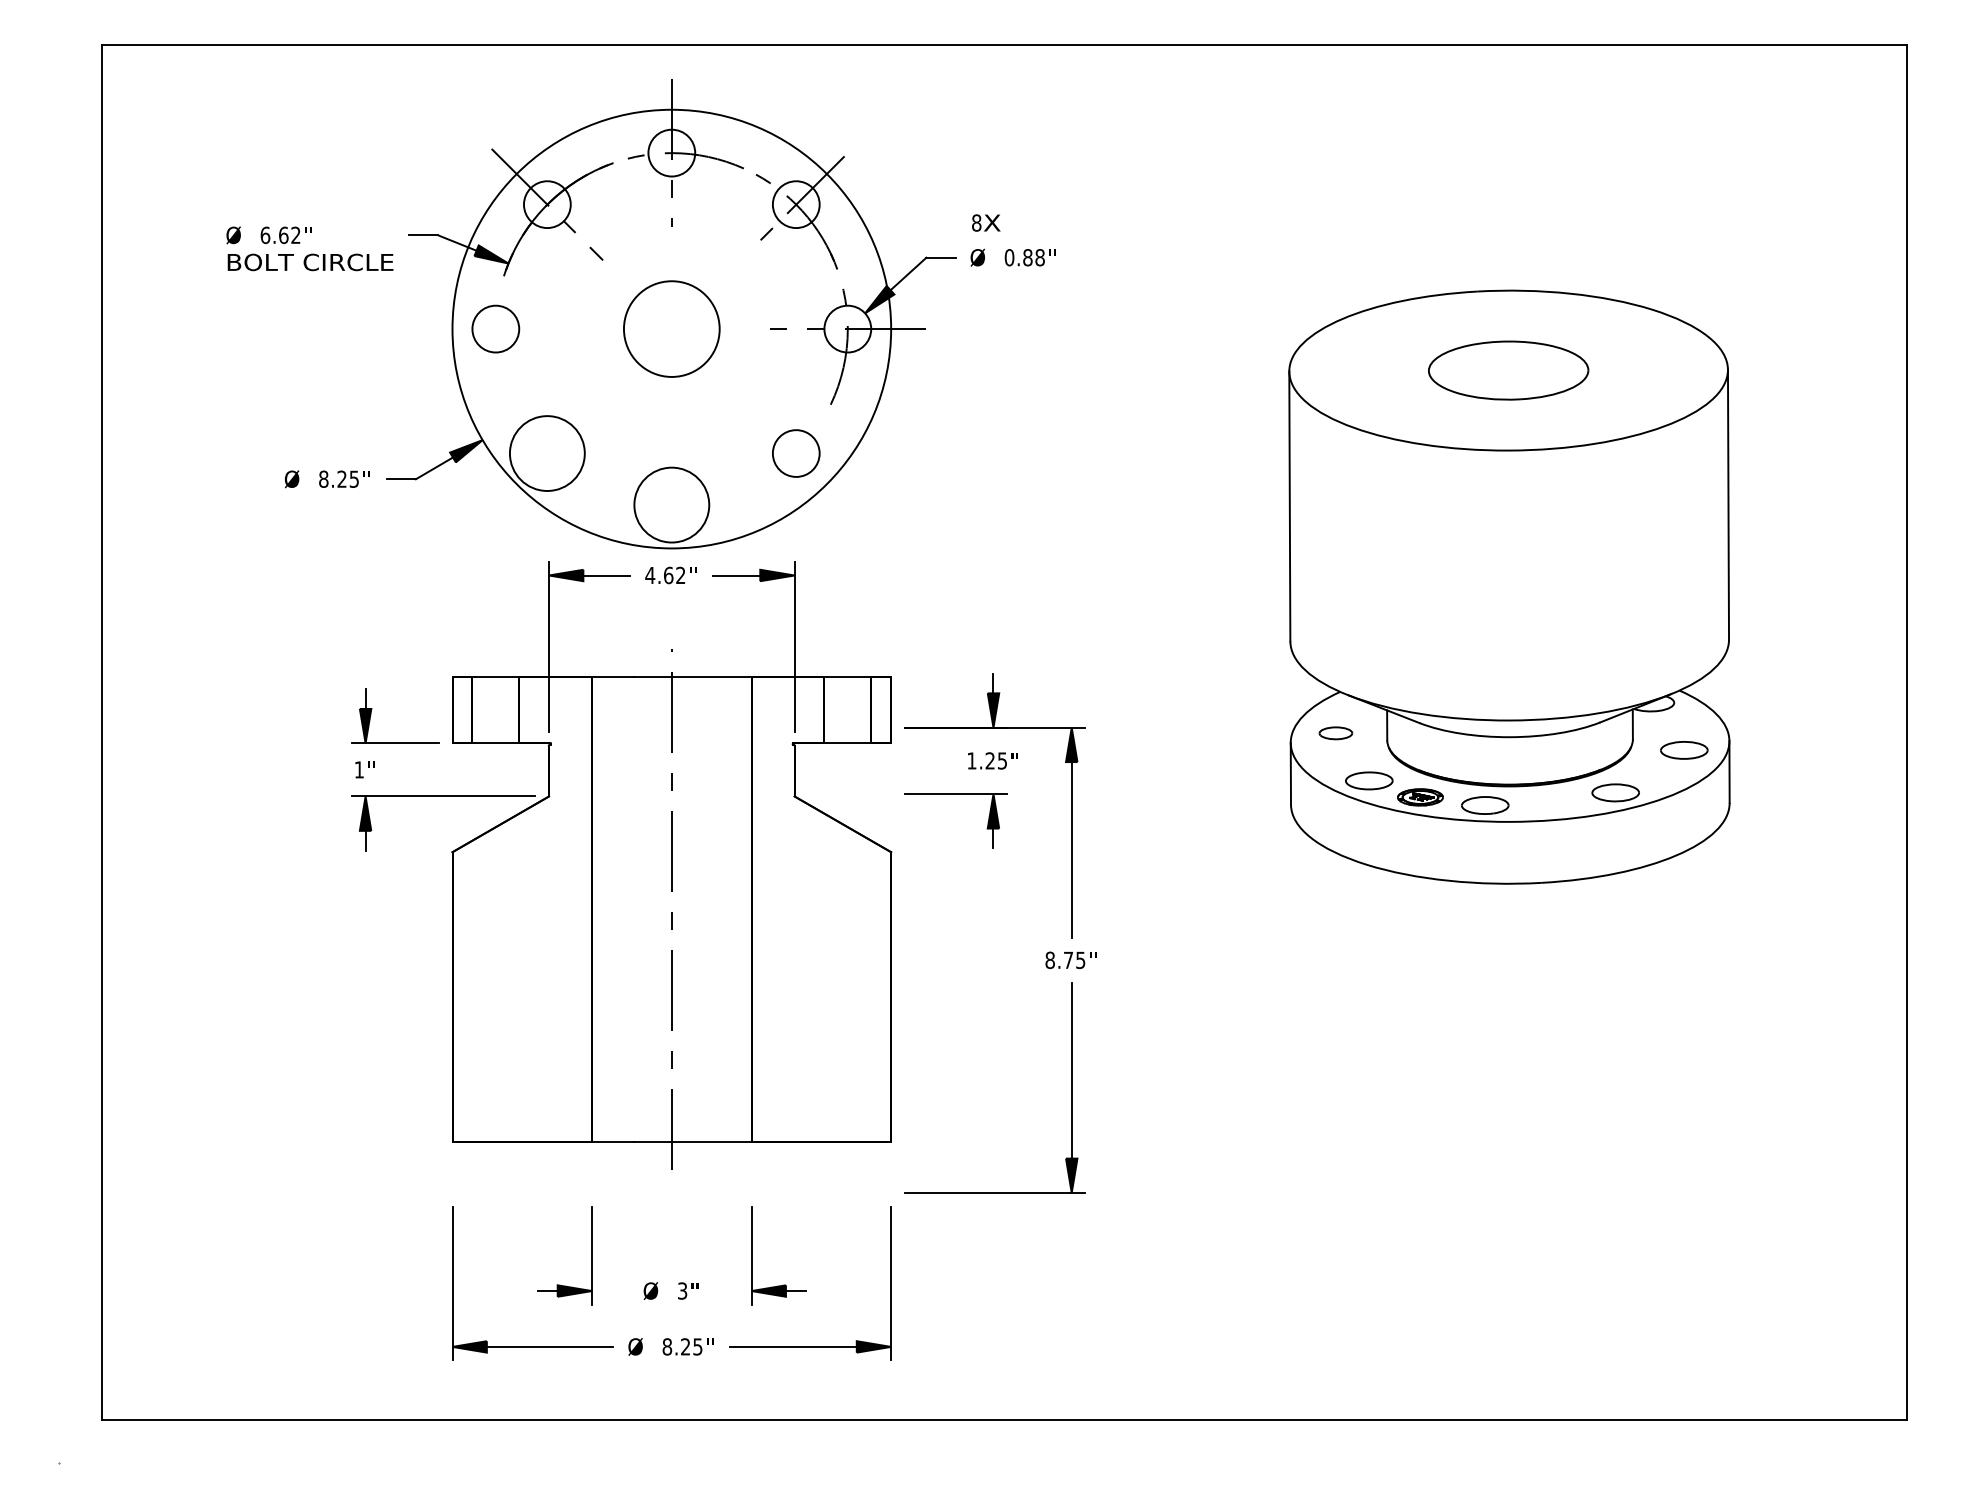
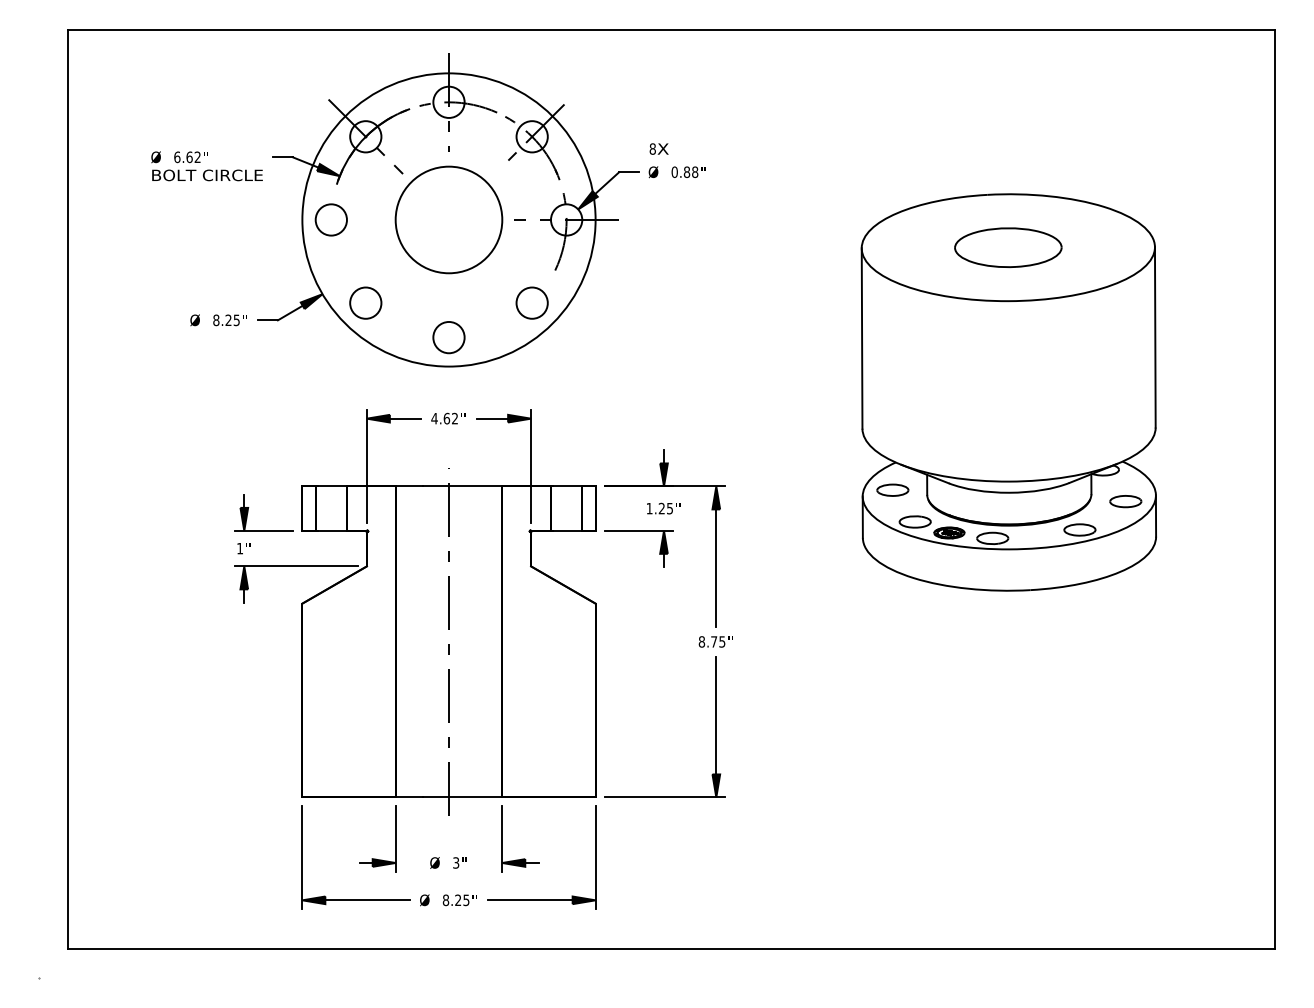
circle: (671, 328) -> (448, 219), size x1.67
circle: (546, 452) -> (365, 302), size x0.62
circle: (671, 504) -> (448, 337), size x0.62
part: (1335, 732) -> (892, 489), size x1.43
part: (621, 865) -> (415, 612), moved

